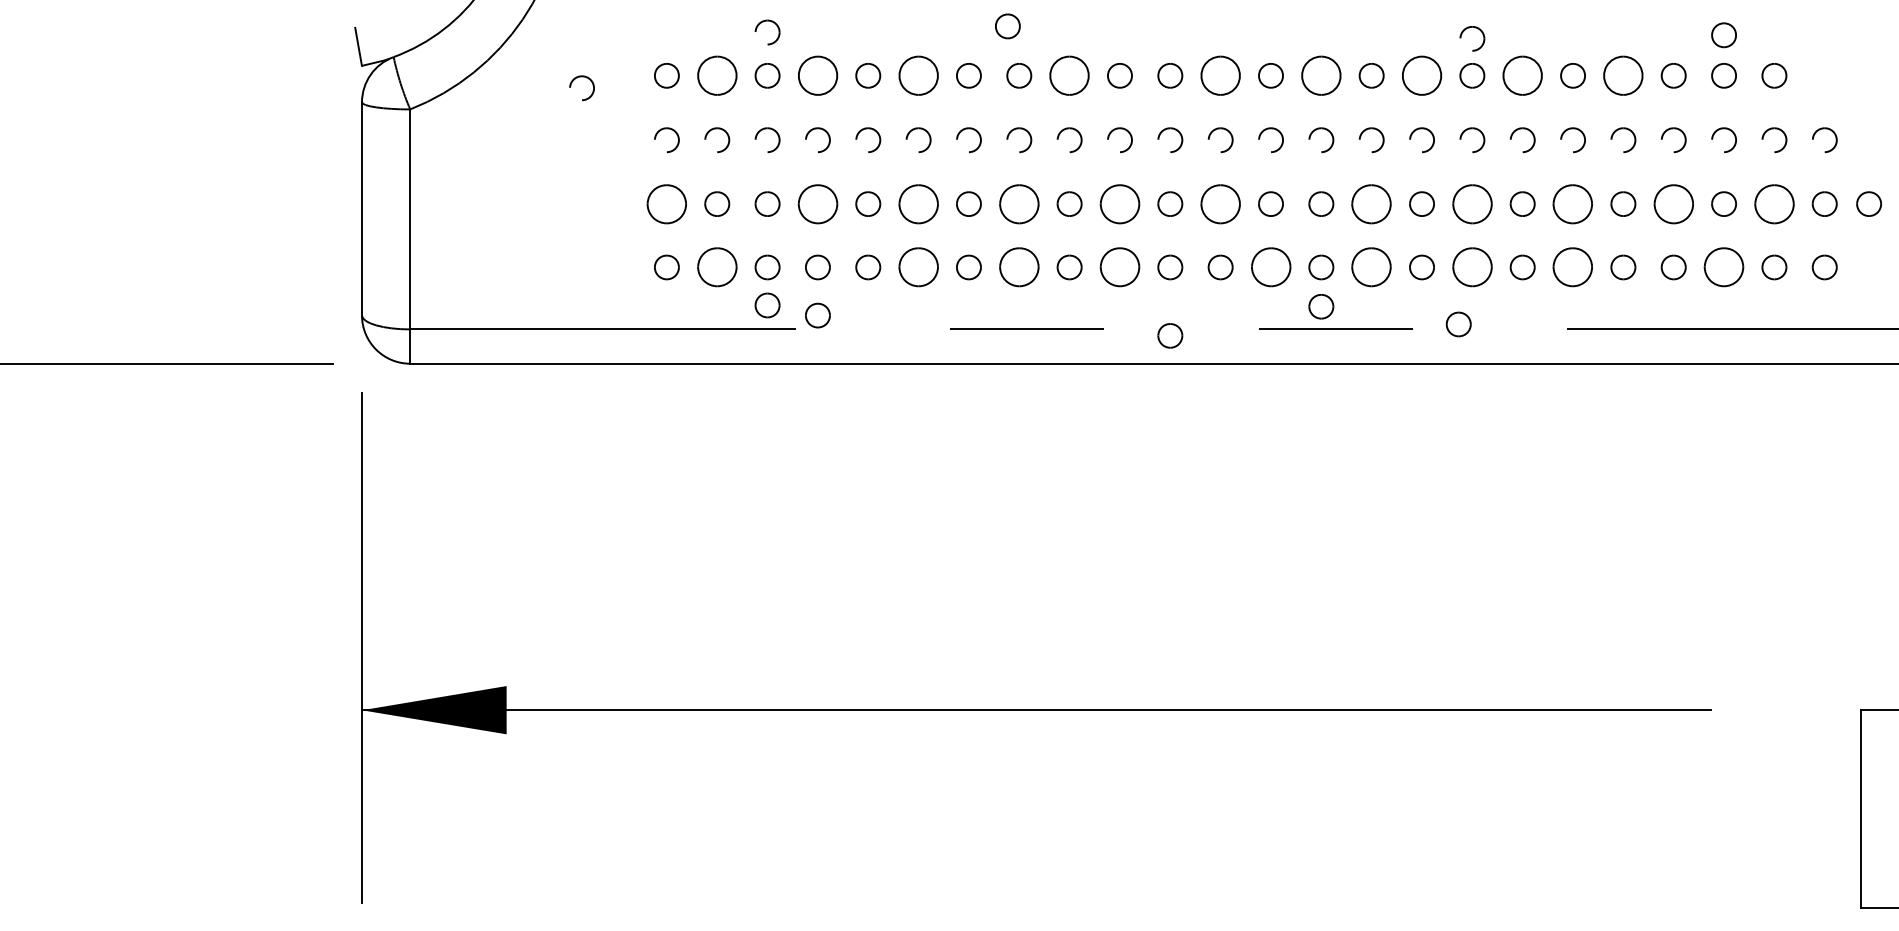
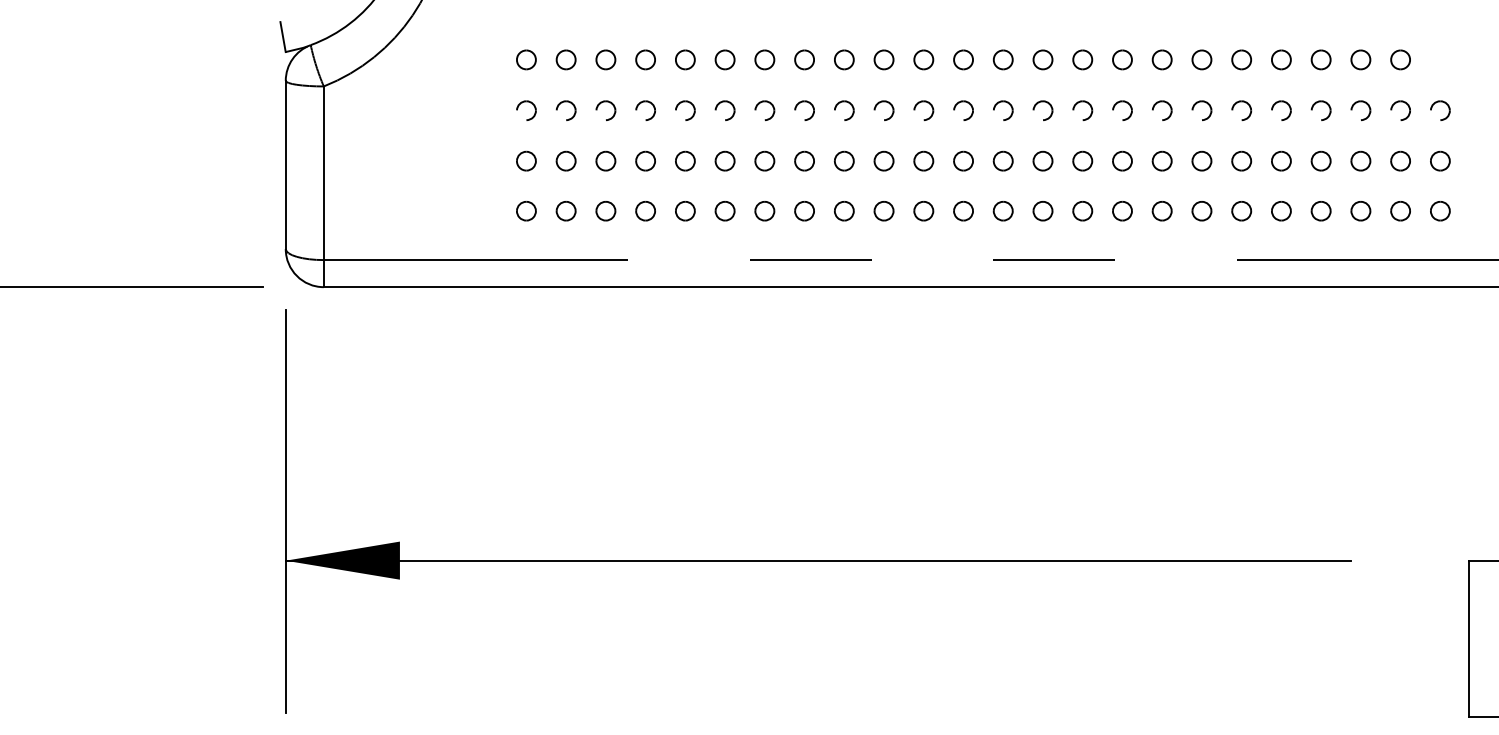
part: (1007, 25) -> (795, 20), removed
part: (758, 28) -> (598, 22), removed
part: (1479, 30) -> (1167, 24), removed
part: (1723, 34) -> (1360, 27), removed
part: (716, 75) -> (565, 59), size x0.62
part: (817, 75) -> (645, 59), size x0.62
part: (917, 75) -> (724, 59), size x0.62
part: (1069, 75) -> (844, 59), size x0.62
part: (1220, 75) -> (963, 59), size x0.62
part: (1320, 75) -> (1042, 59), size x0.62
part: (1422, 75) -> (1122, 59), size x0.62
part: (1522, 75) -> (1201, 59), size x0.62
part: (1623, 75) -> (1281, 59), size x0.62
part: (582, 77) -> (459, 61), removed
part: (666, 203) -> (526, 160), size x0.62
part: (817, 203) -> (645, 160), size x0.62
part: (917, 203) -> (724, 160), size x0.62
part: (1019, 203) -> (804, 160), size x0.62
part: (1119, 203) -> (883, 160), size x0.62
part: (1220, 203) -> (963, 160), size x0.62
part: (1371, 203) -> (1082, 160), size x0.62
part: (1471, 203) -> (1161, 160), size x0.62
part: (1572, 203) -> (1241, 160), size x0.62
part: (1672, 203) -> (1320, 160), size x0.62
part: (1774, 203) -> (1400, 160), size x0.62
part: (1869, 203) -> (1475, 160), removed
part: (716, 267) -> (565, 211), size x0.62
part: (917, 267) -> (724, 211), size x0.62
part: (1019, 267) -> (804, 211), size x0.62
part: (1119, 267) -> (883, 211), size x0.62
part: (1270, 267) -> (1002, 211), size x0.62
part: (1371, 267) -> (1082, 211), size x0.62
part: (1471, 267) -> (1161, 211), size x0.62
part: (1572, 267) -> (1241, 211), size x0.62
part: (1723, 267) -> (1360, 211), size x0.62
part: (767, 304) -> (605, 240), removed
part: (1320, 307) -> (1042, 242), removed
part: (817, 316) -> (645, 249), removed
part: (1458, 324) -> (1151, 256), removed
part: (1169, 336) -> (923, 265), removed

